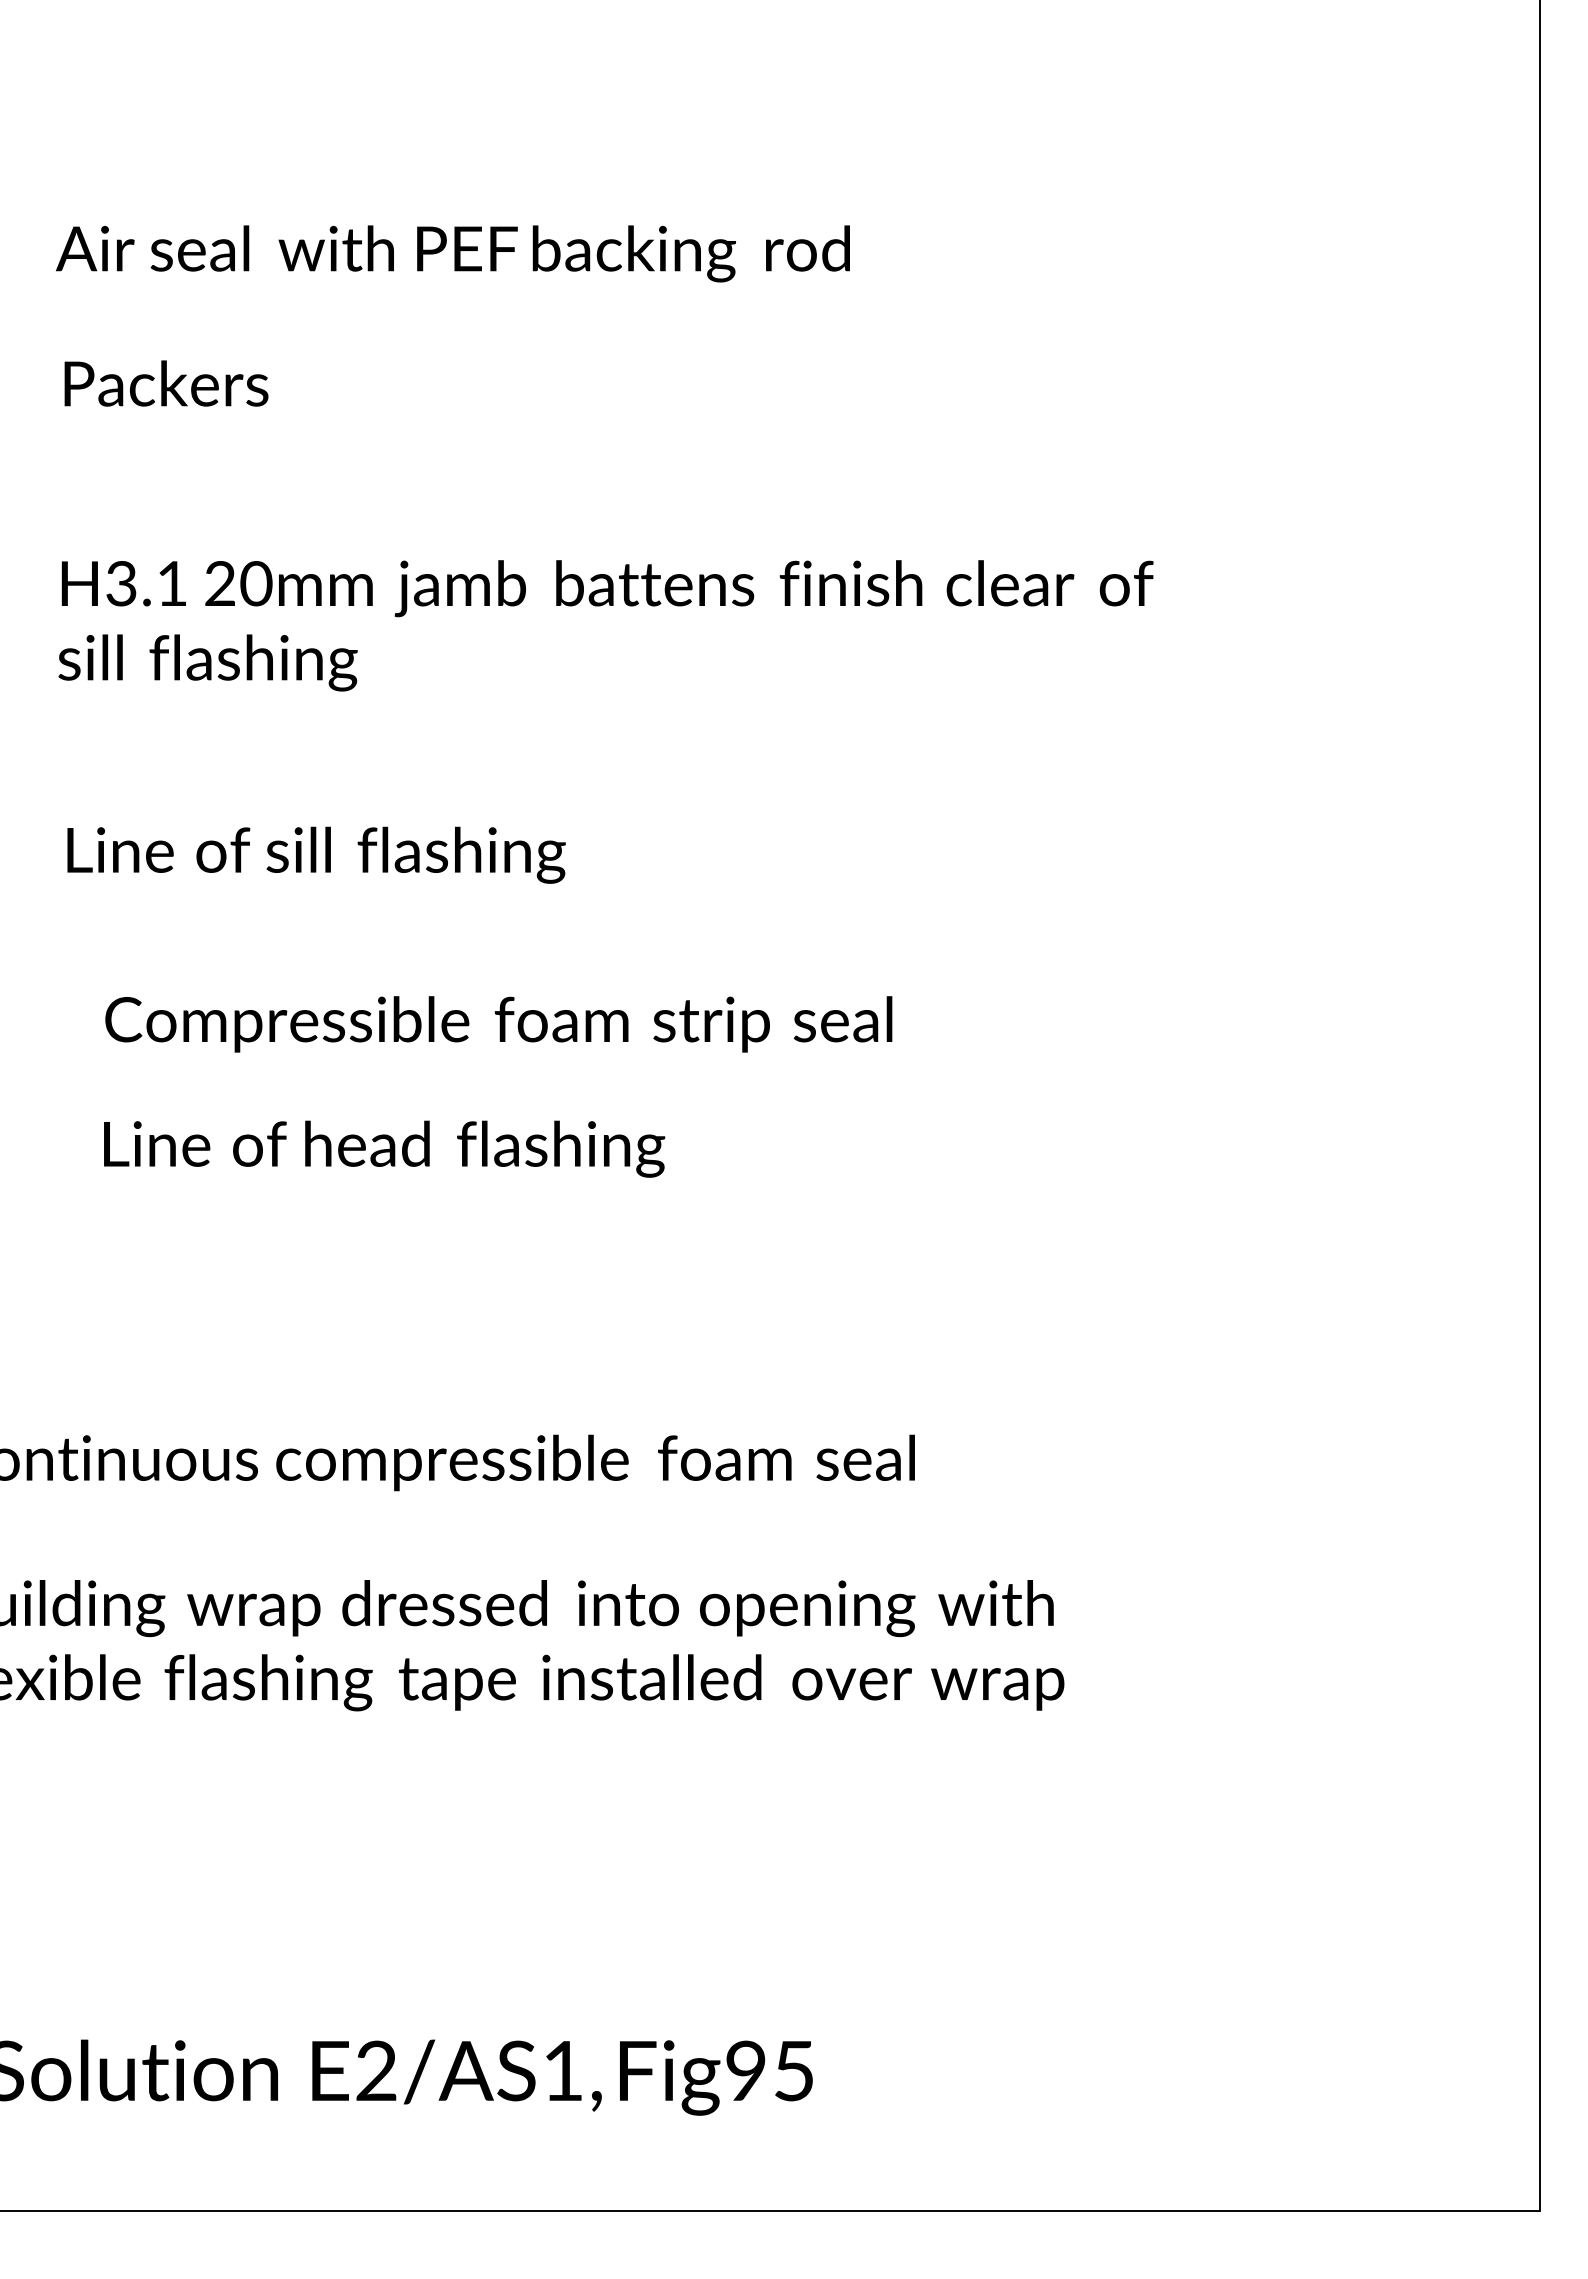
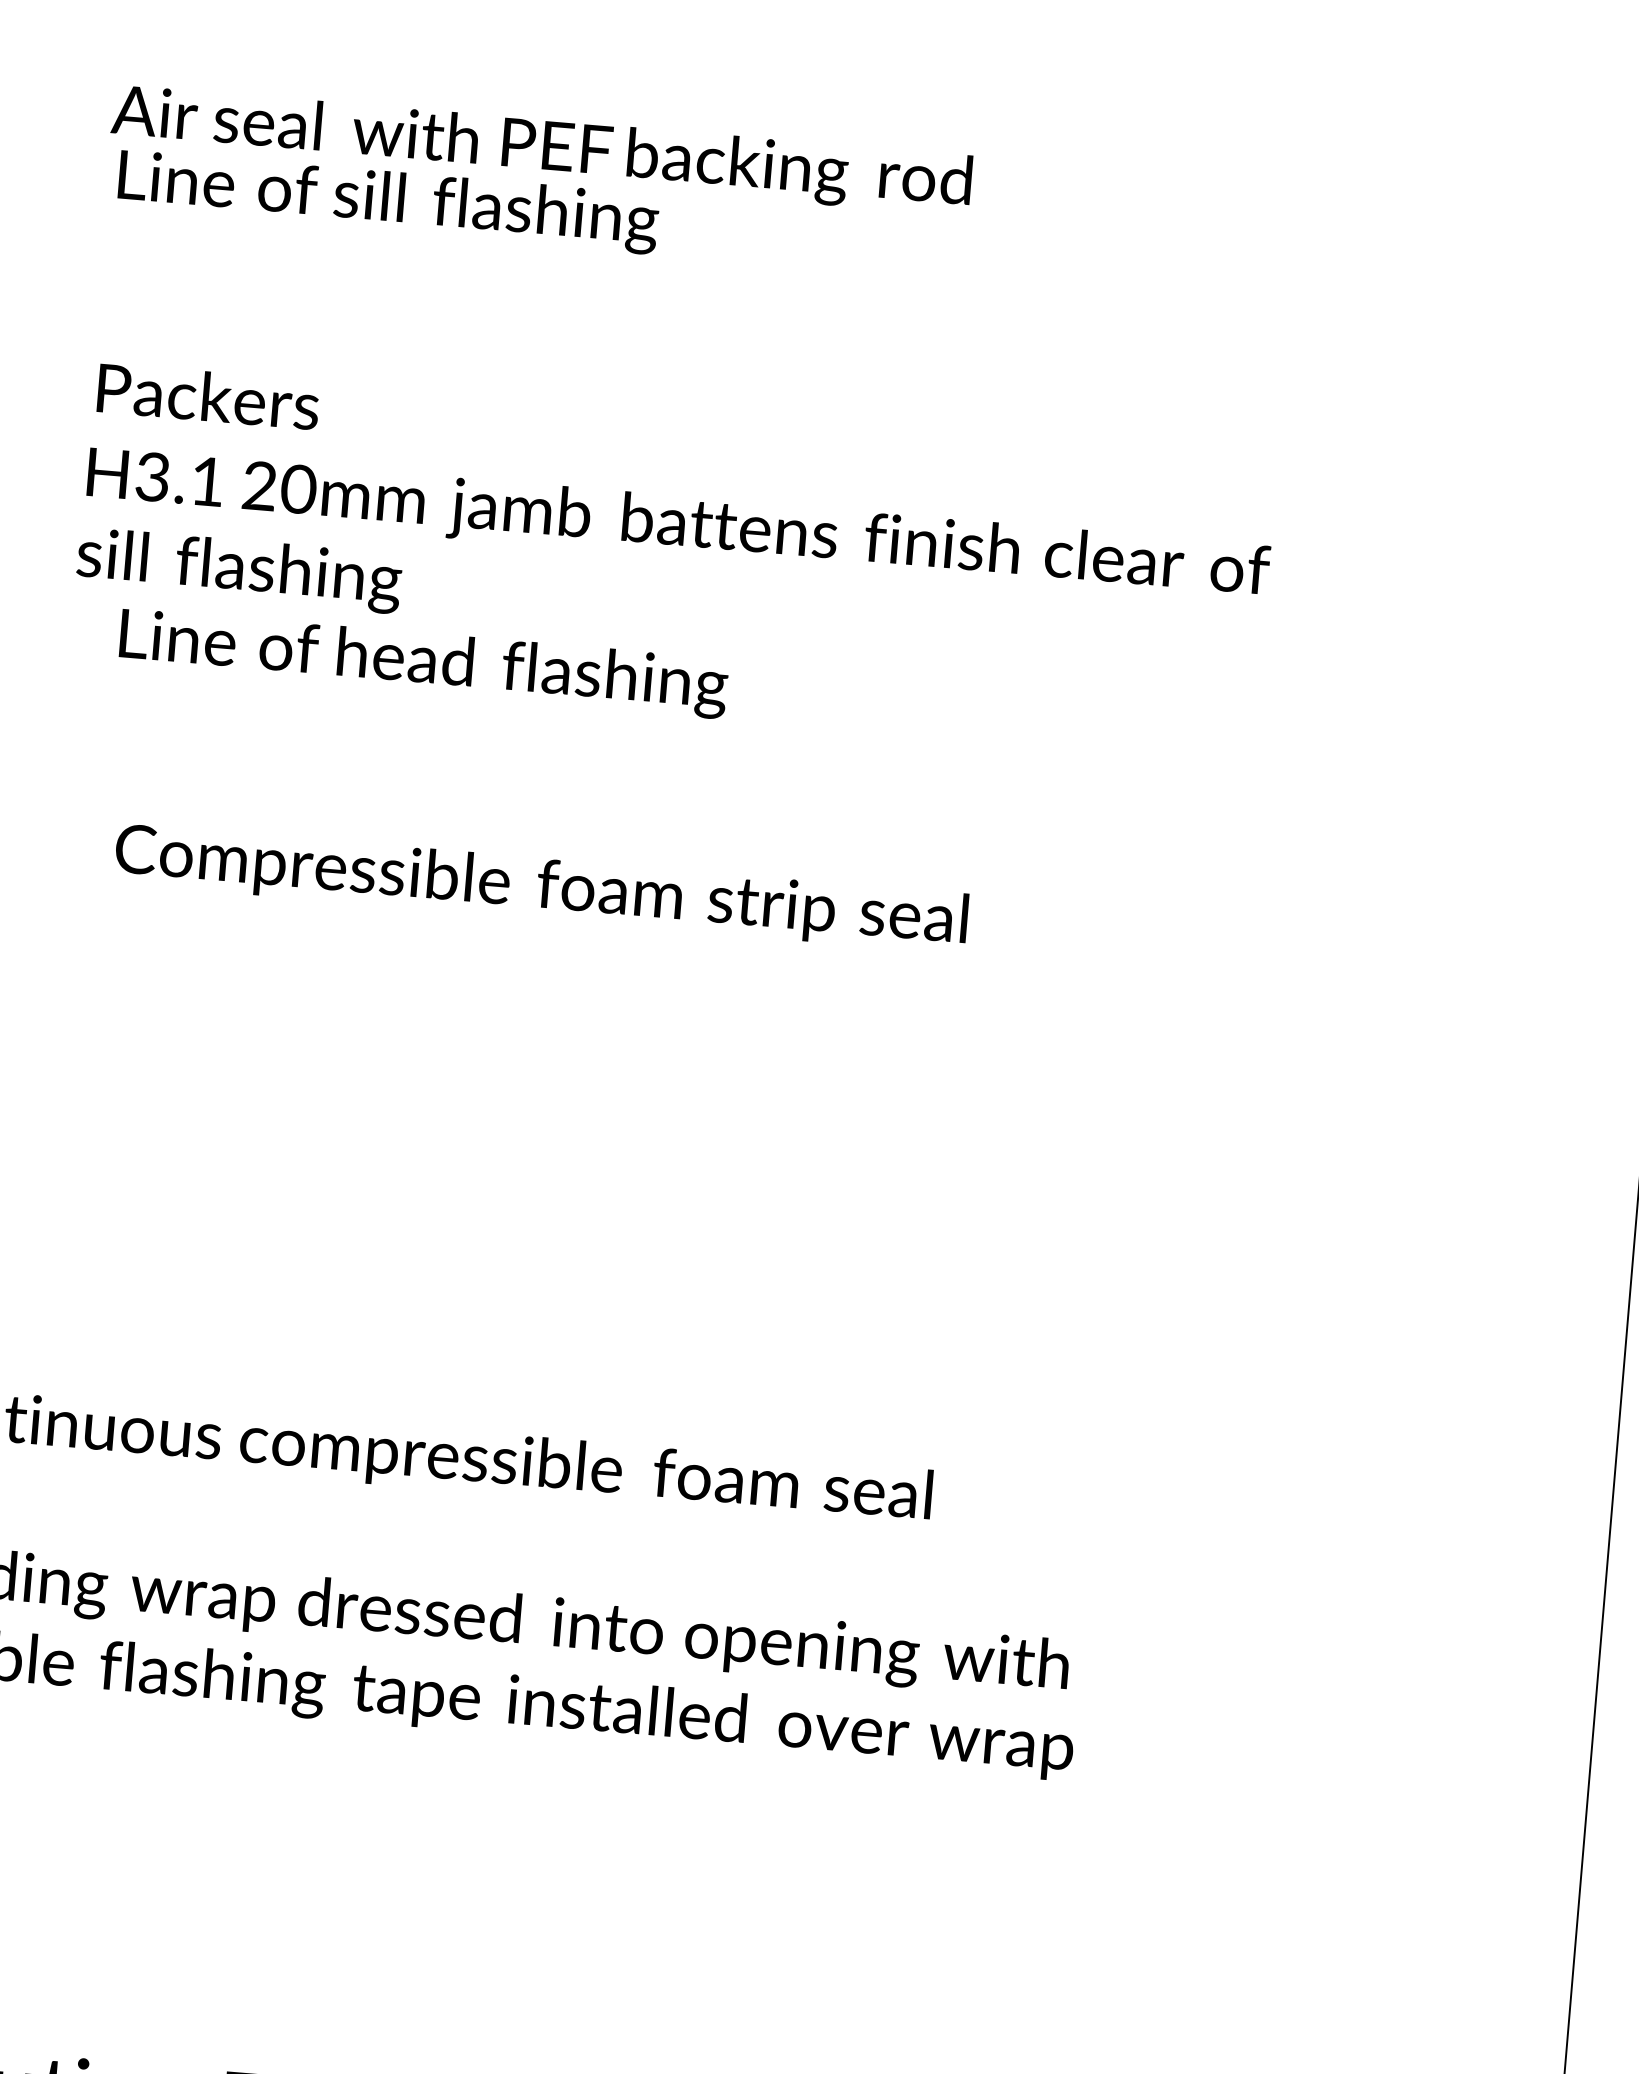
text: (166, 383) -> (208, 396), moved
text: (316, 854) -> (388, 201), moved
text: (498, 1024) -> (541, 888), moved
text: (384, 1148) -> (423, 663), moved

